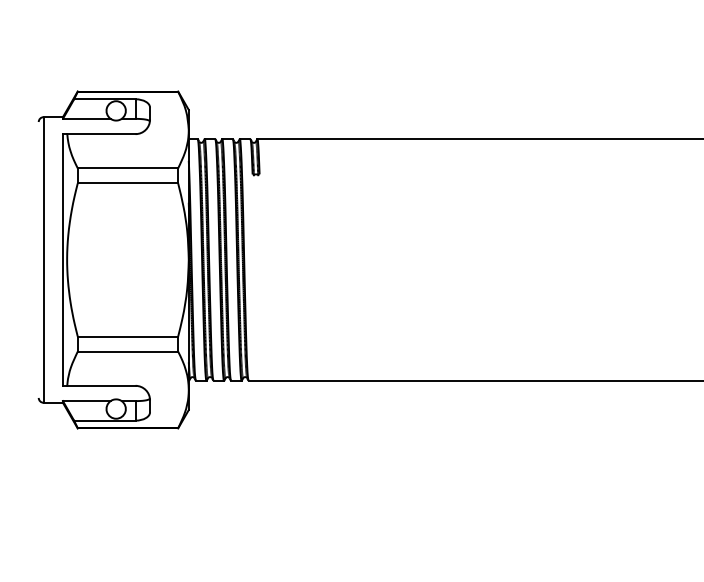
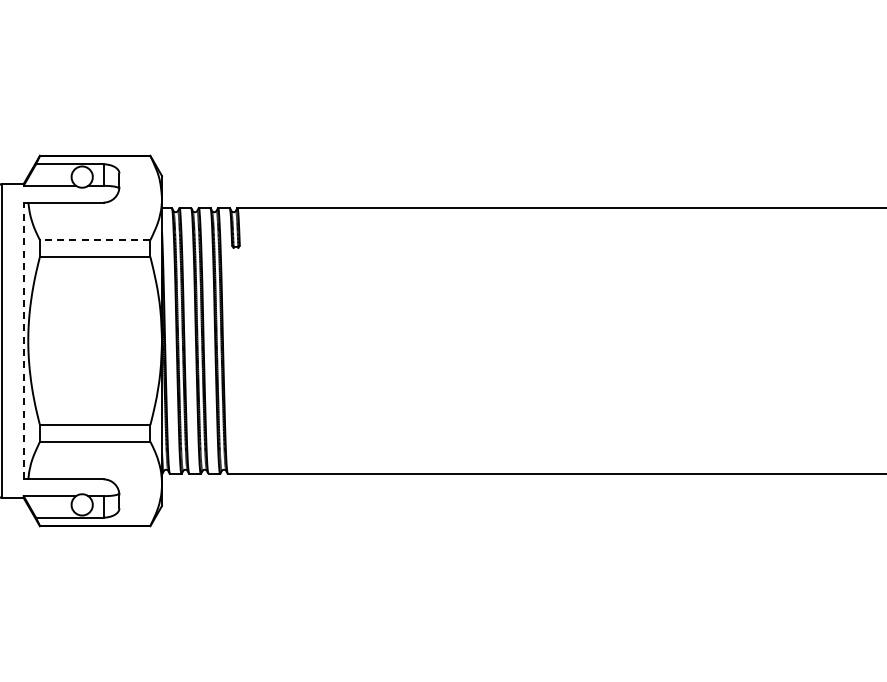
line: (127, 168) -> (94, 240), solid -> dashed
line: (62, 259) -> (23, 340), solid -> dashed

